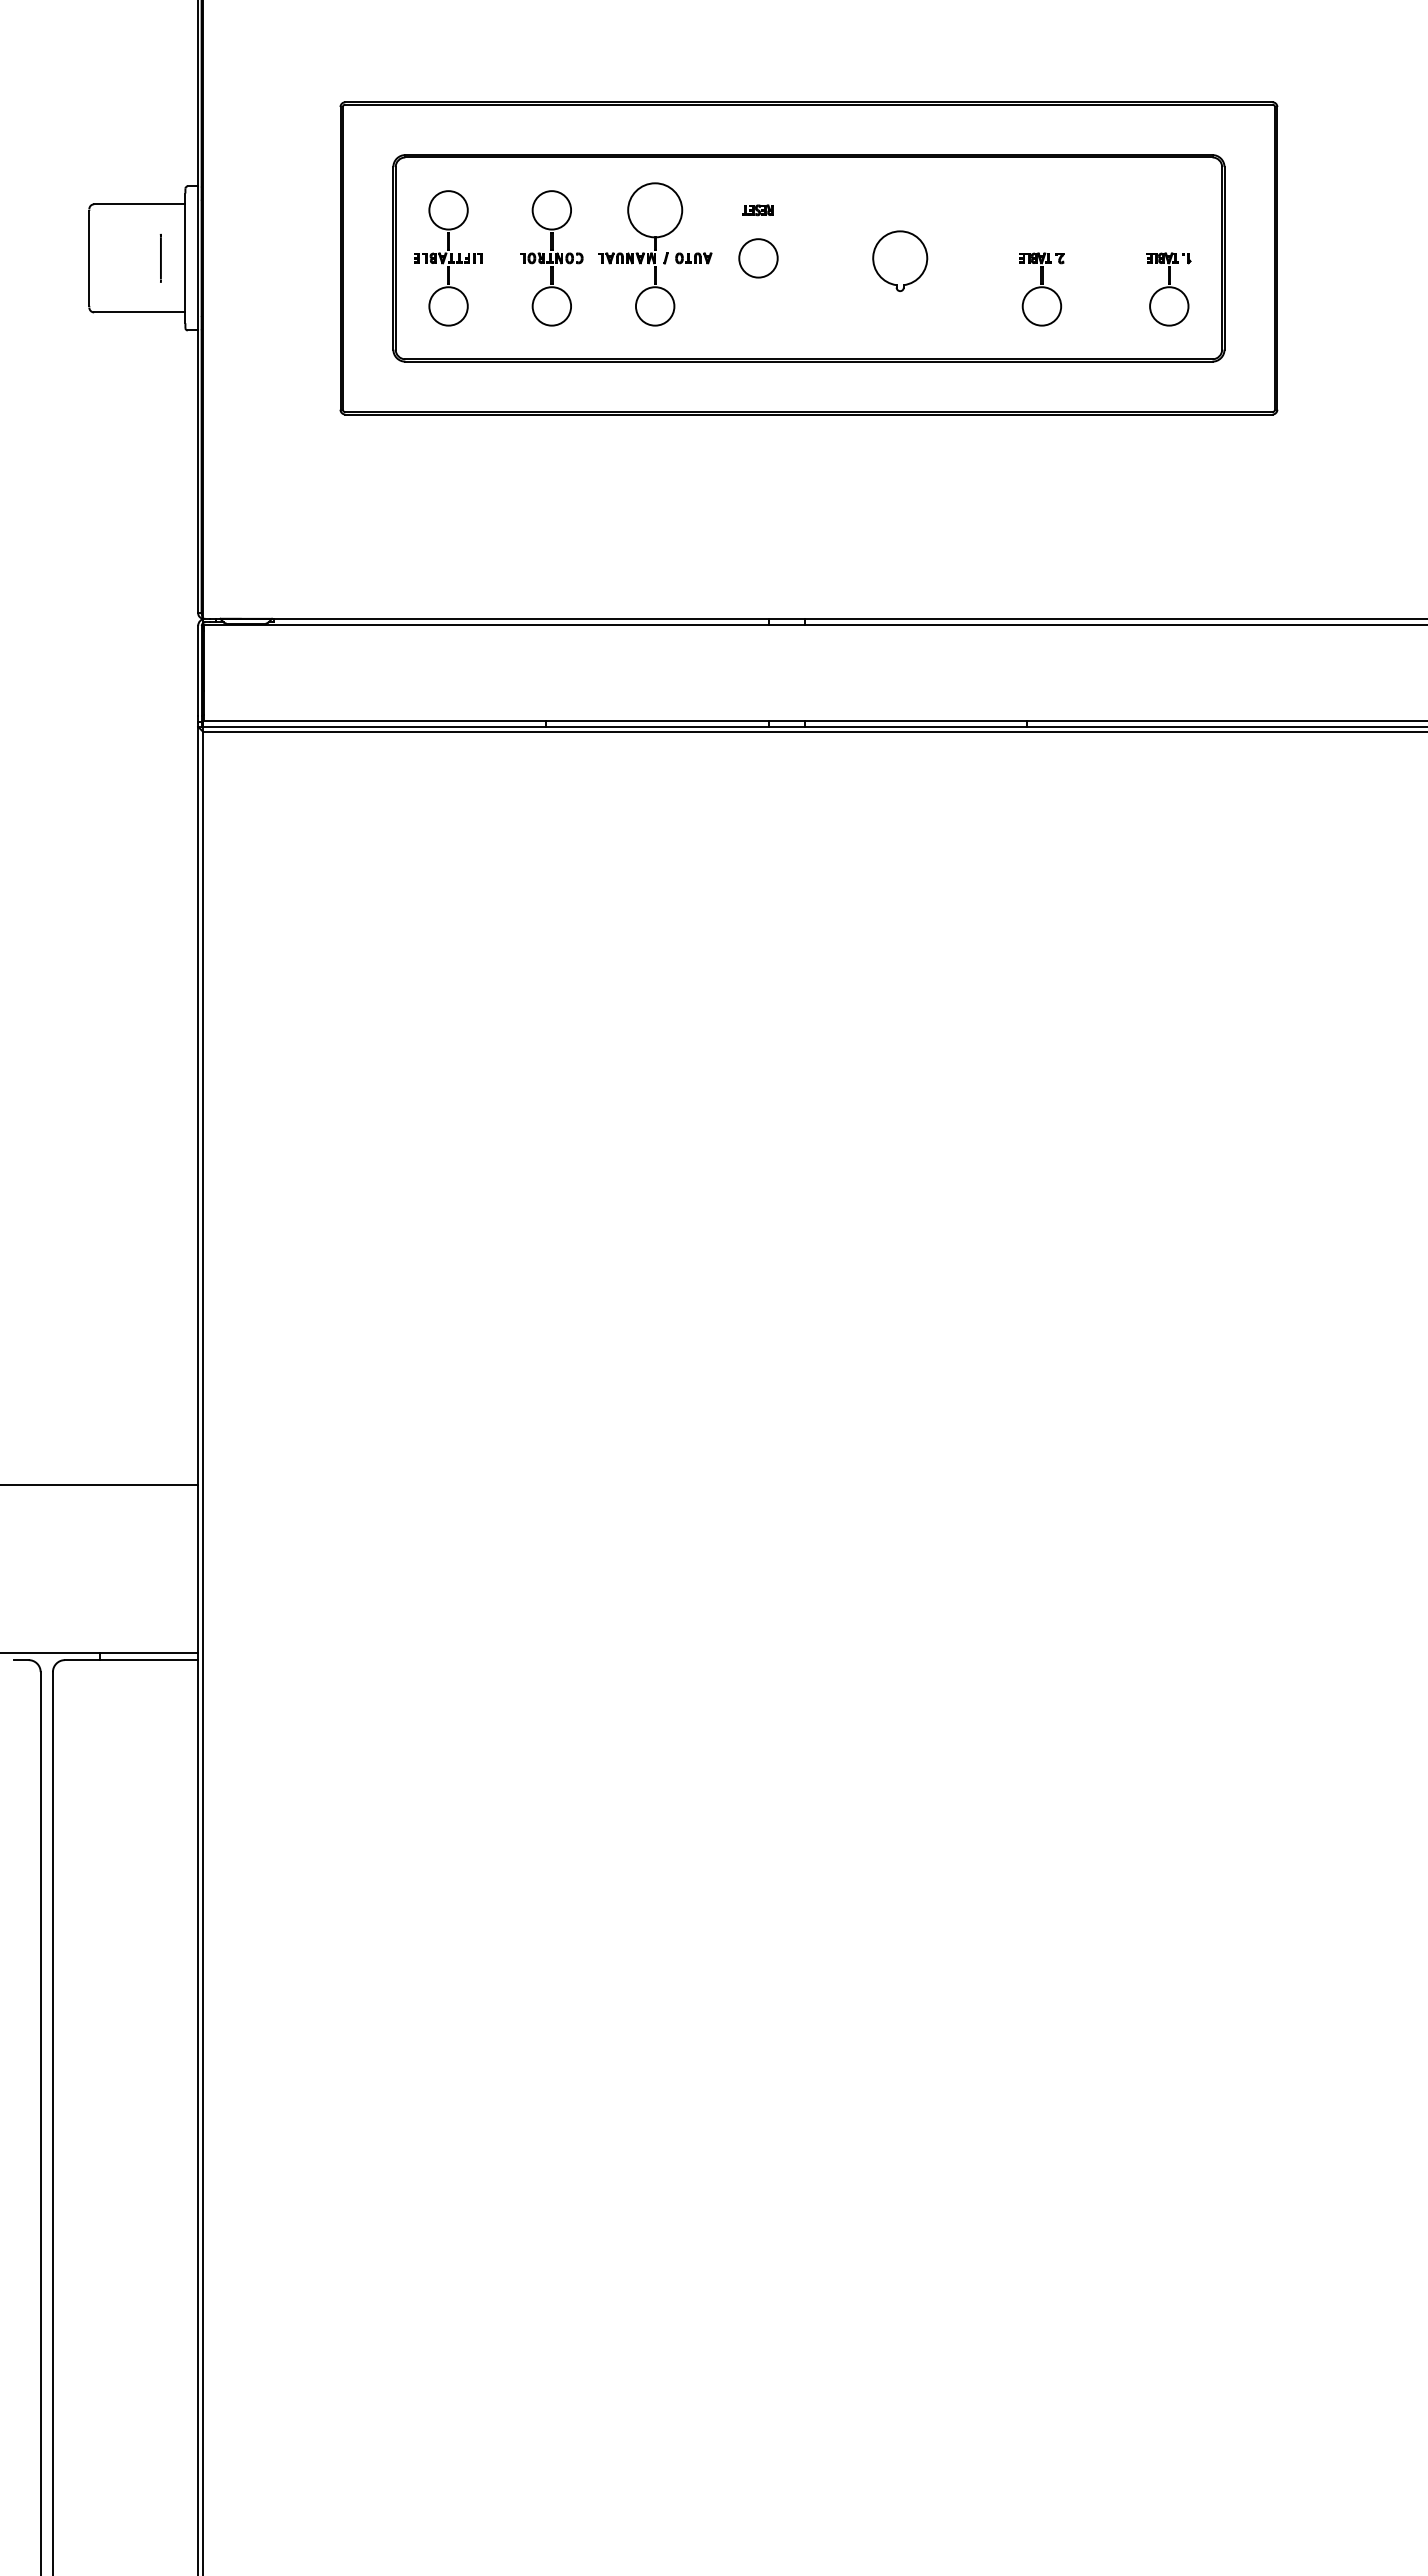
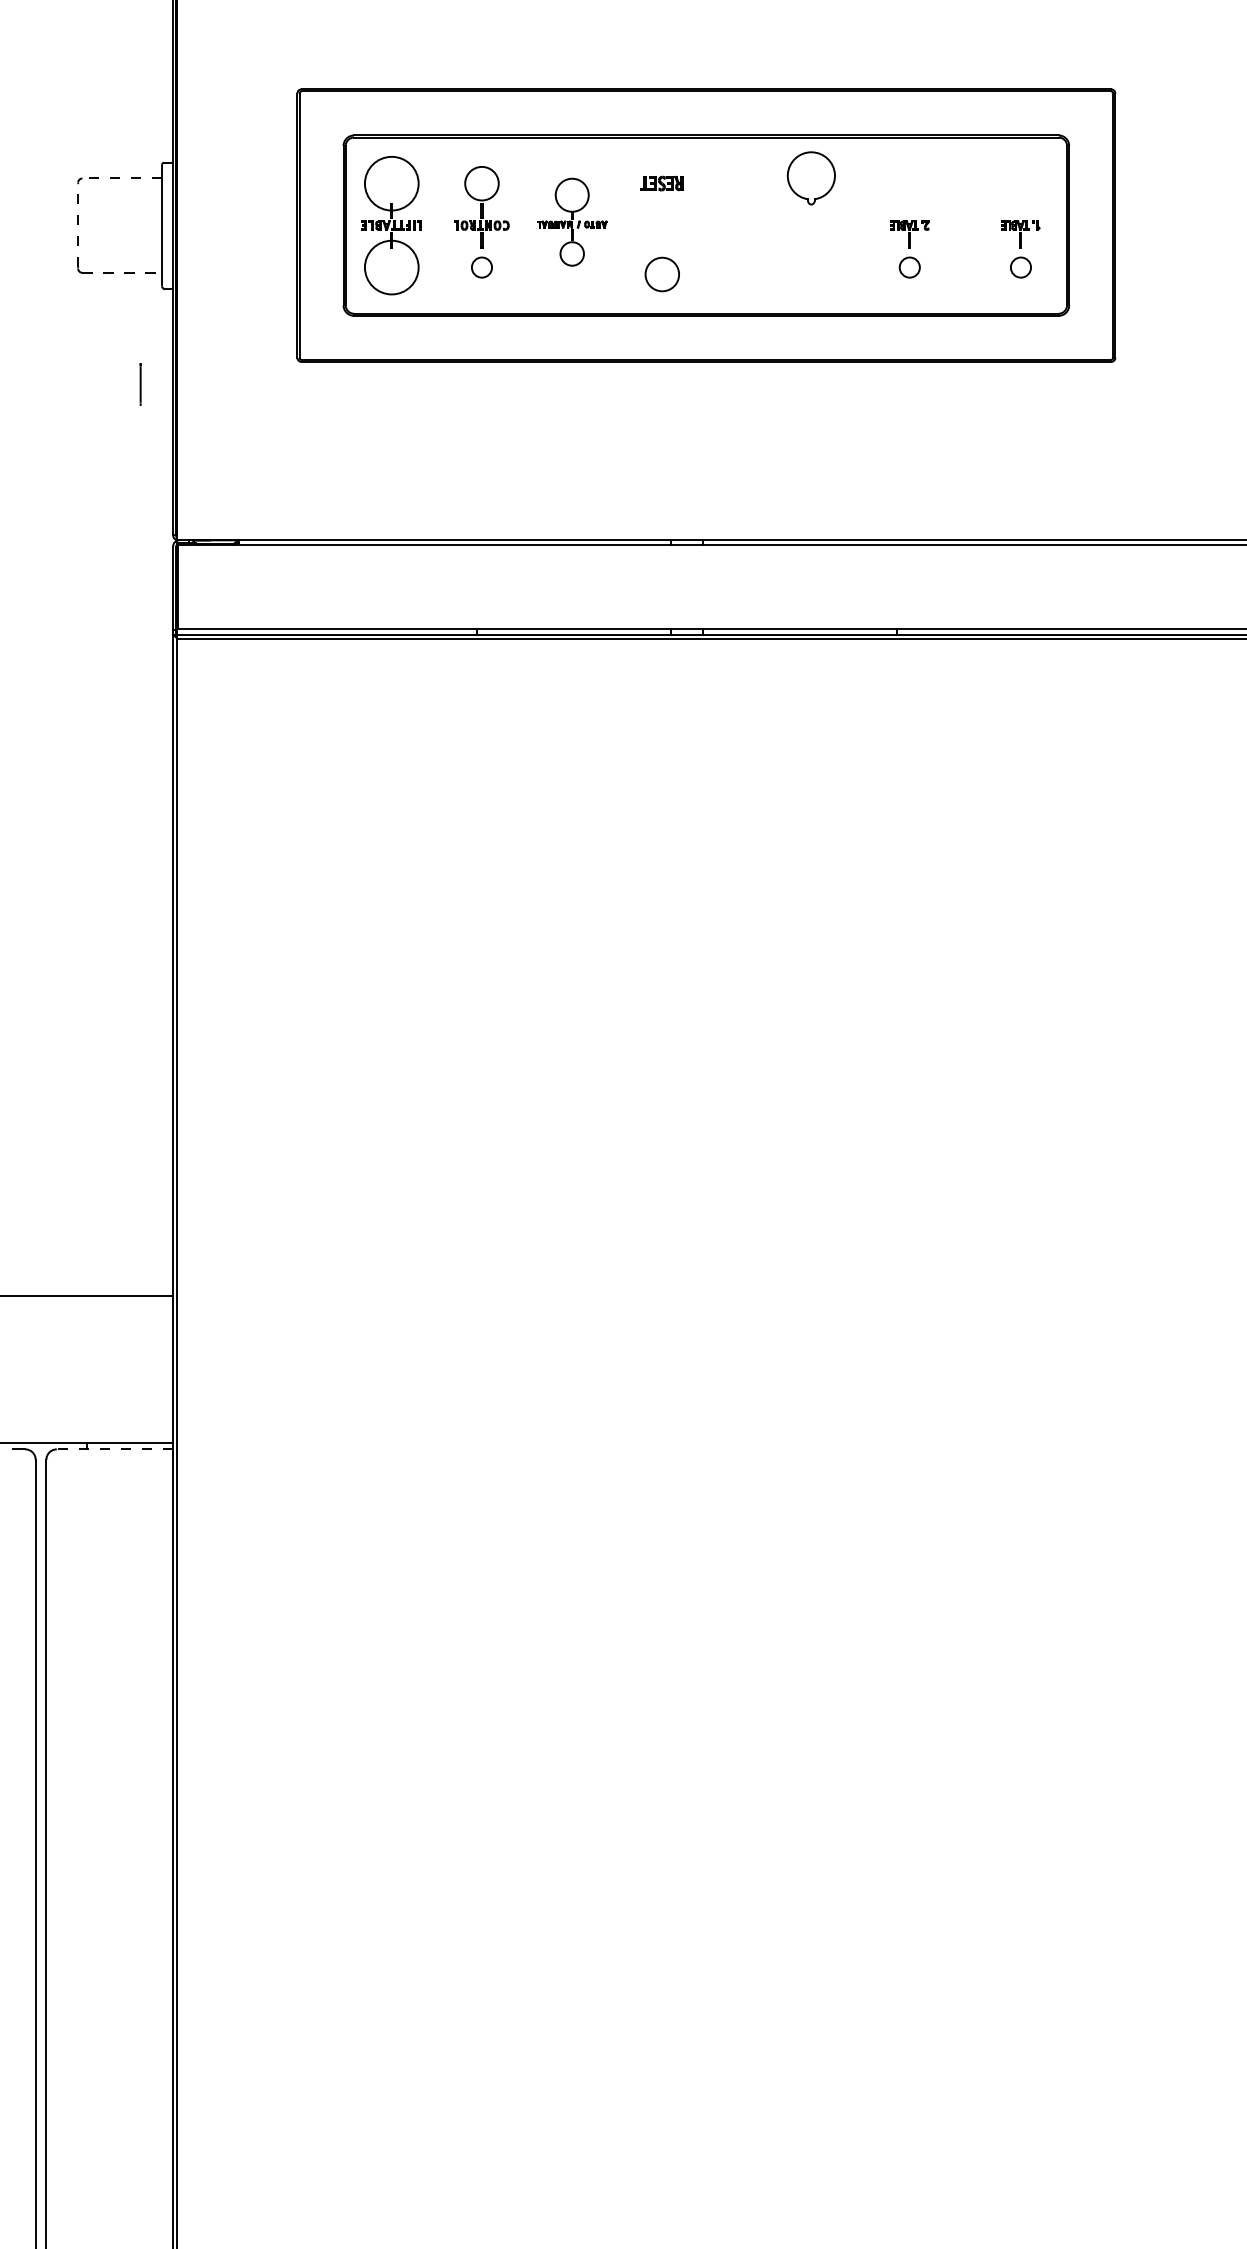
line: (139, 204) -> (121, 178), solid -> dashed
circle: (448, 210) -> (391, 183), size x1.6
part: (757, 210) -> (661, 183), size x1.6
part: (655, 254) -> (572, 222), size x0.7
line: (89, 258) -> (78, 225), solid -> dashed
line: (160, 258) -> (140, 384), moved
circle: (758, 258) -> (662, 274), moved
part: (900, 260) -> (811, 177), moved
circle: (448, 306) -> (391, 267), size x1.6
circle: (551, 306) -> (481, 267), size x0.6
circle: (1041, 306) -> (909, 267), size x0.6
circle: (1169, 306) -> (1021, 267), size x0.6
line: (139, 312) -> (121, 272), solid -> dashed
line: (131, 1660) -> (114, 1449), solid -> dashed

